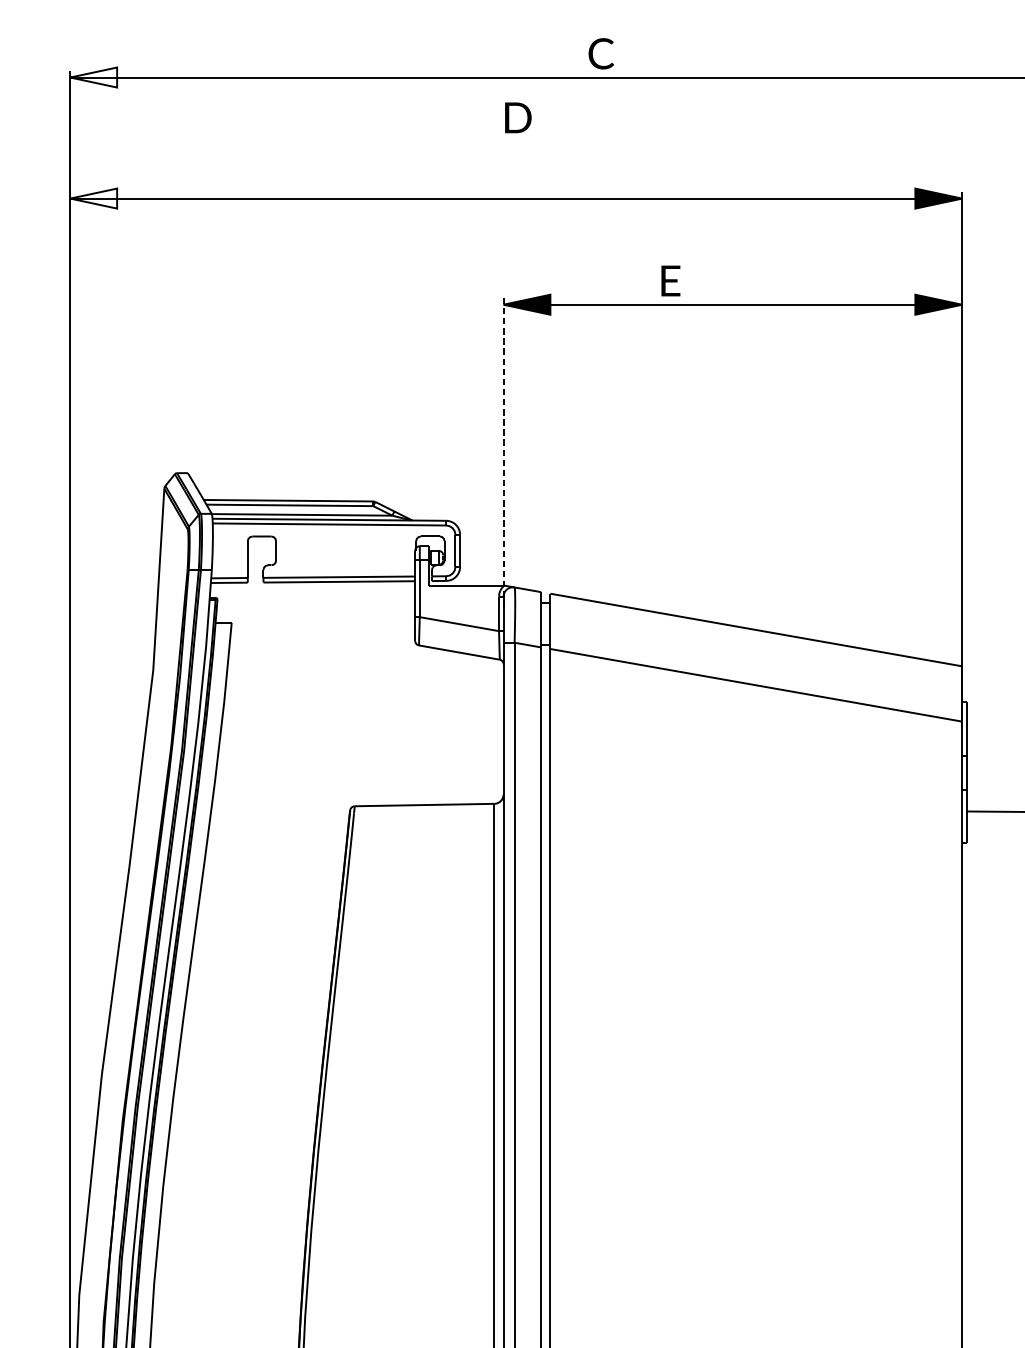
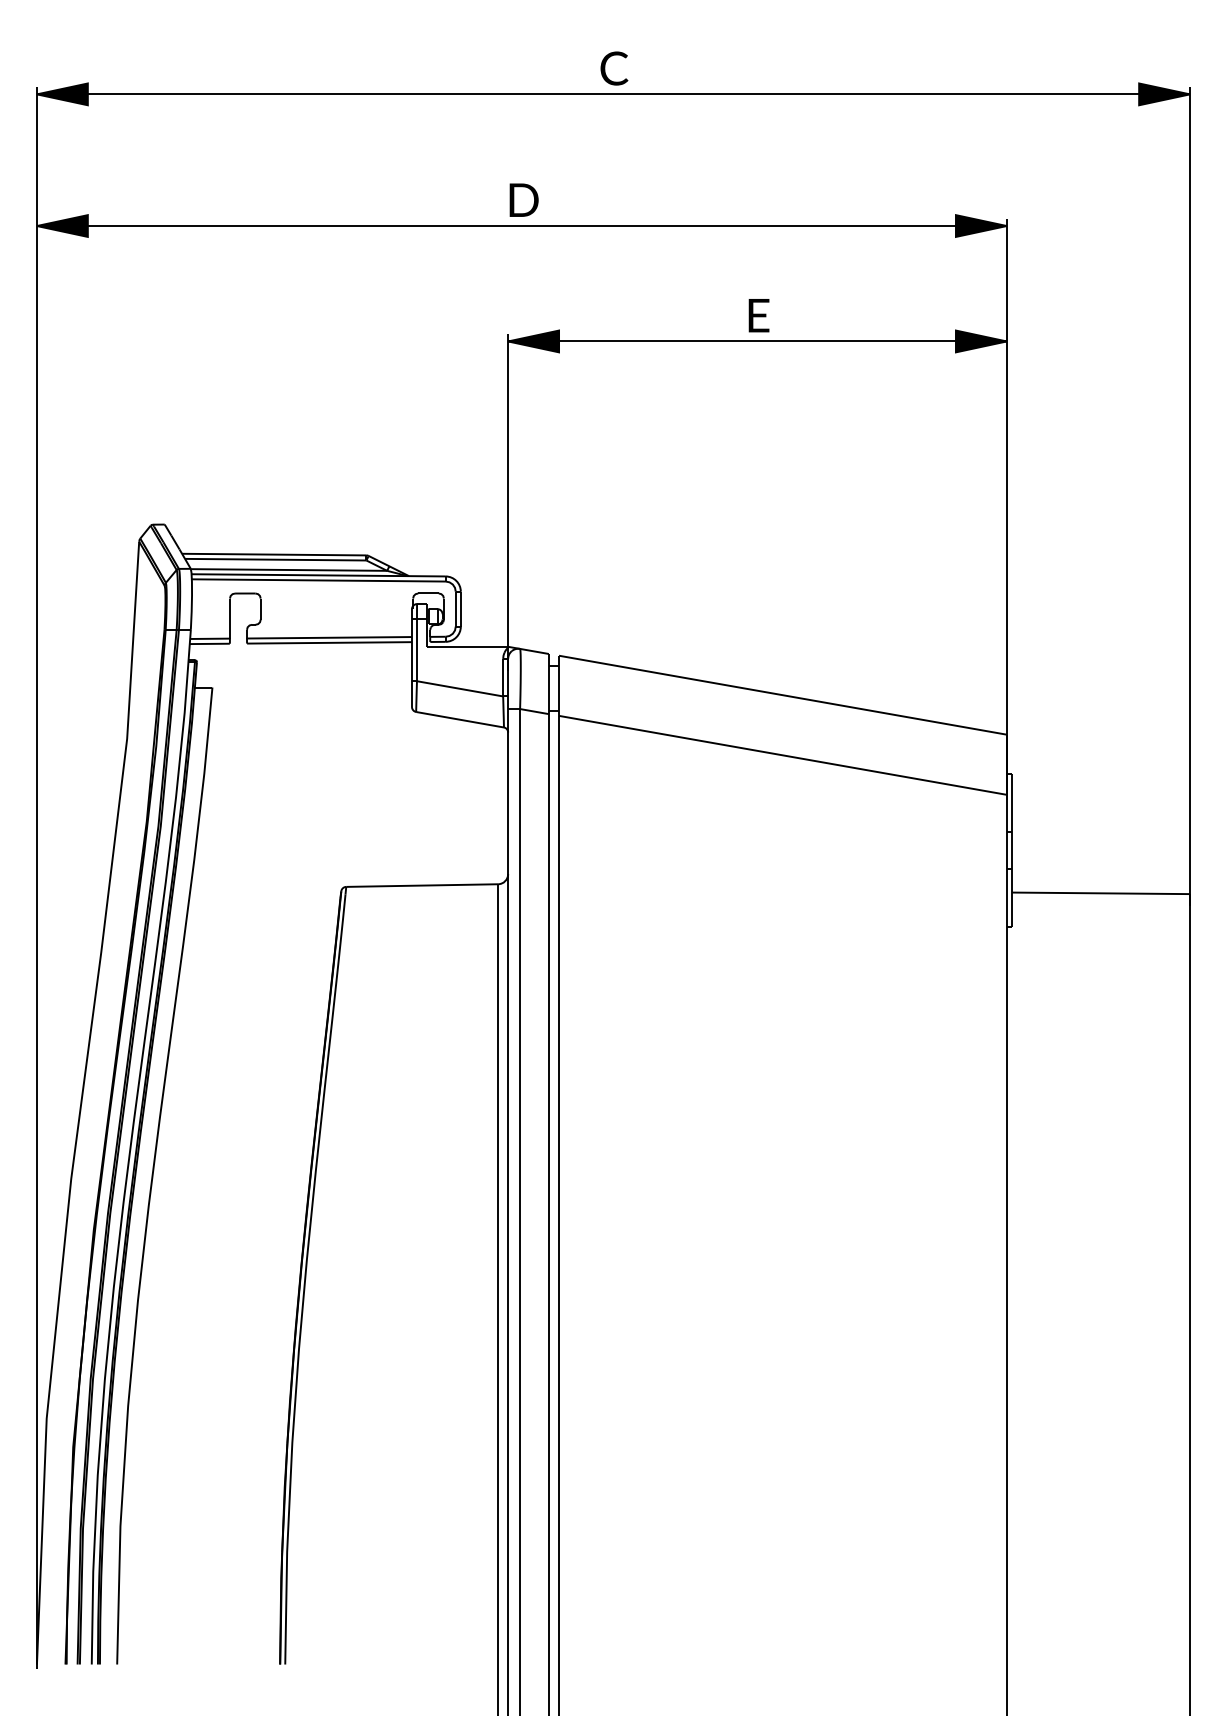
fill: (92, 77) -> (61, 94), added
text: (517, 117) -> (523, 199), moved
fill: (92, 198) -> (61, 225), added
text: (670, 280) -> (758, 315), moved
line: (503, 452) -> (508, 502), dashed -> solid

